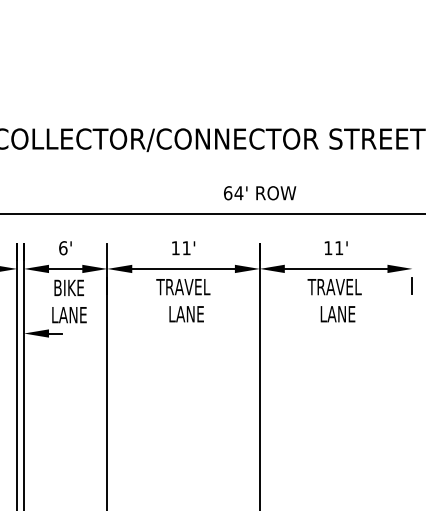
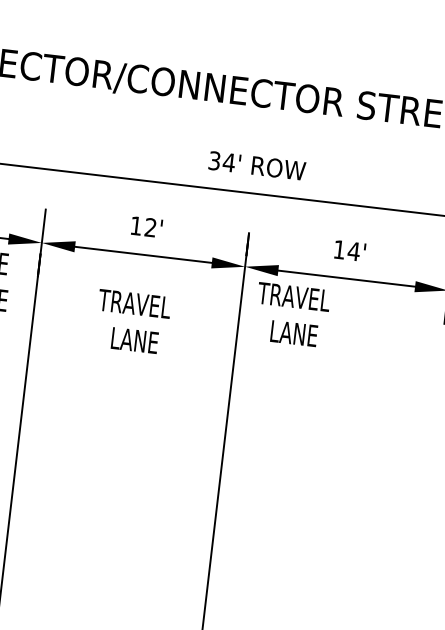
text: (228, 193) -> (215, 161), 64' -> 34'
text: (186, 247) -> (150, 226), 11' -> 12'
text: (338, 248) -> (353, 251), 11' -> 14'
text: (183, 300) -> (132, 321), moved
text: (334, 300) -> (291, 314), moved

